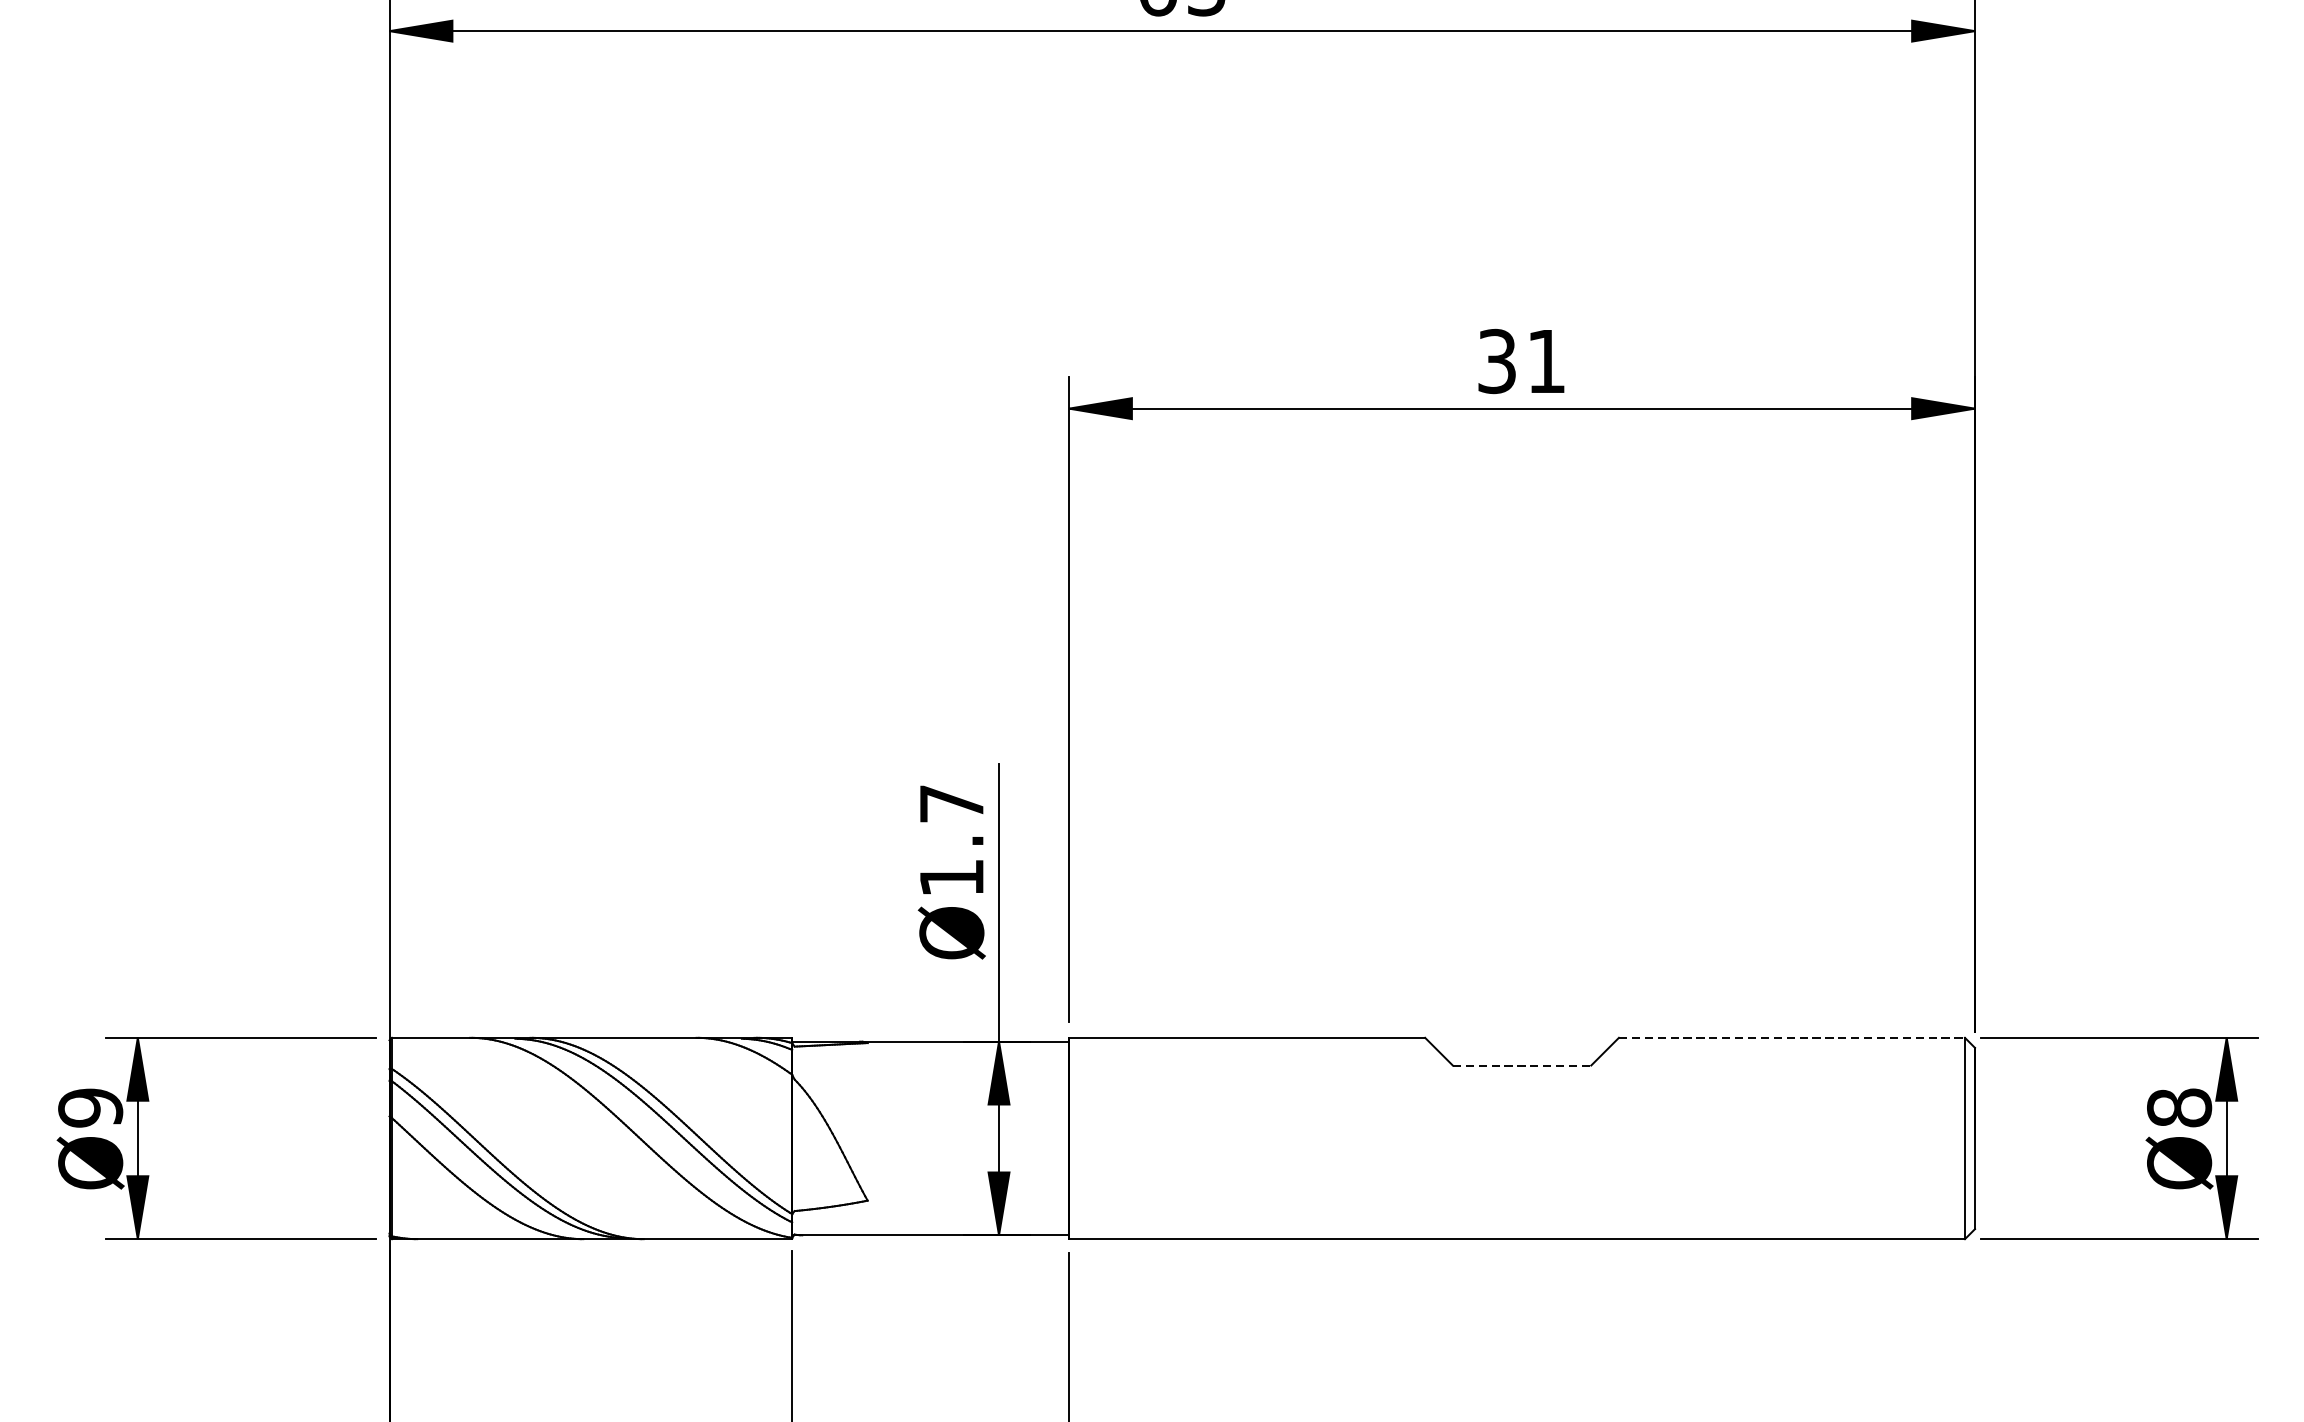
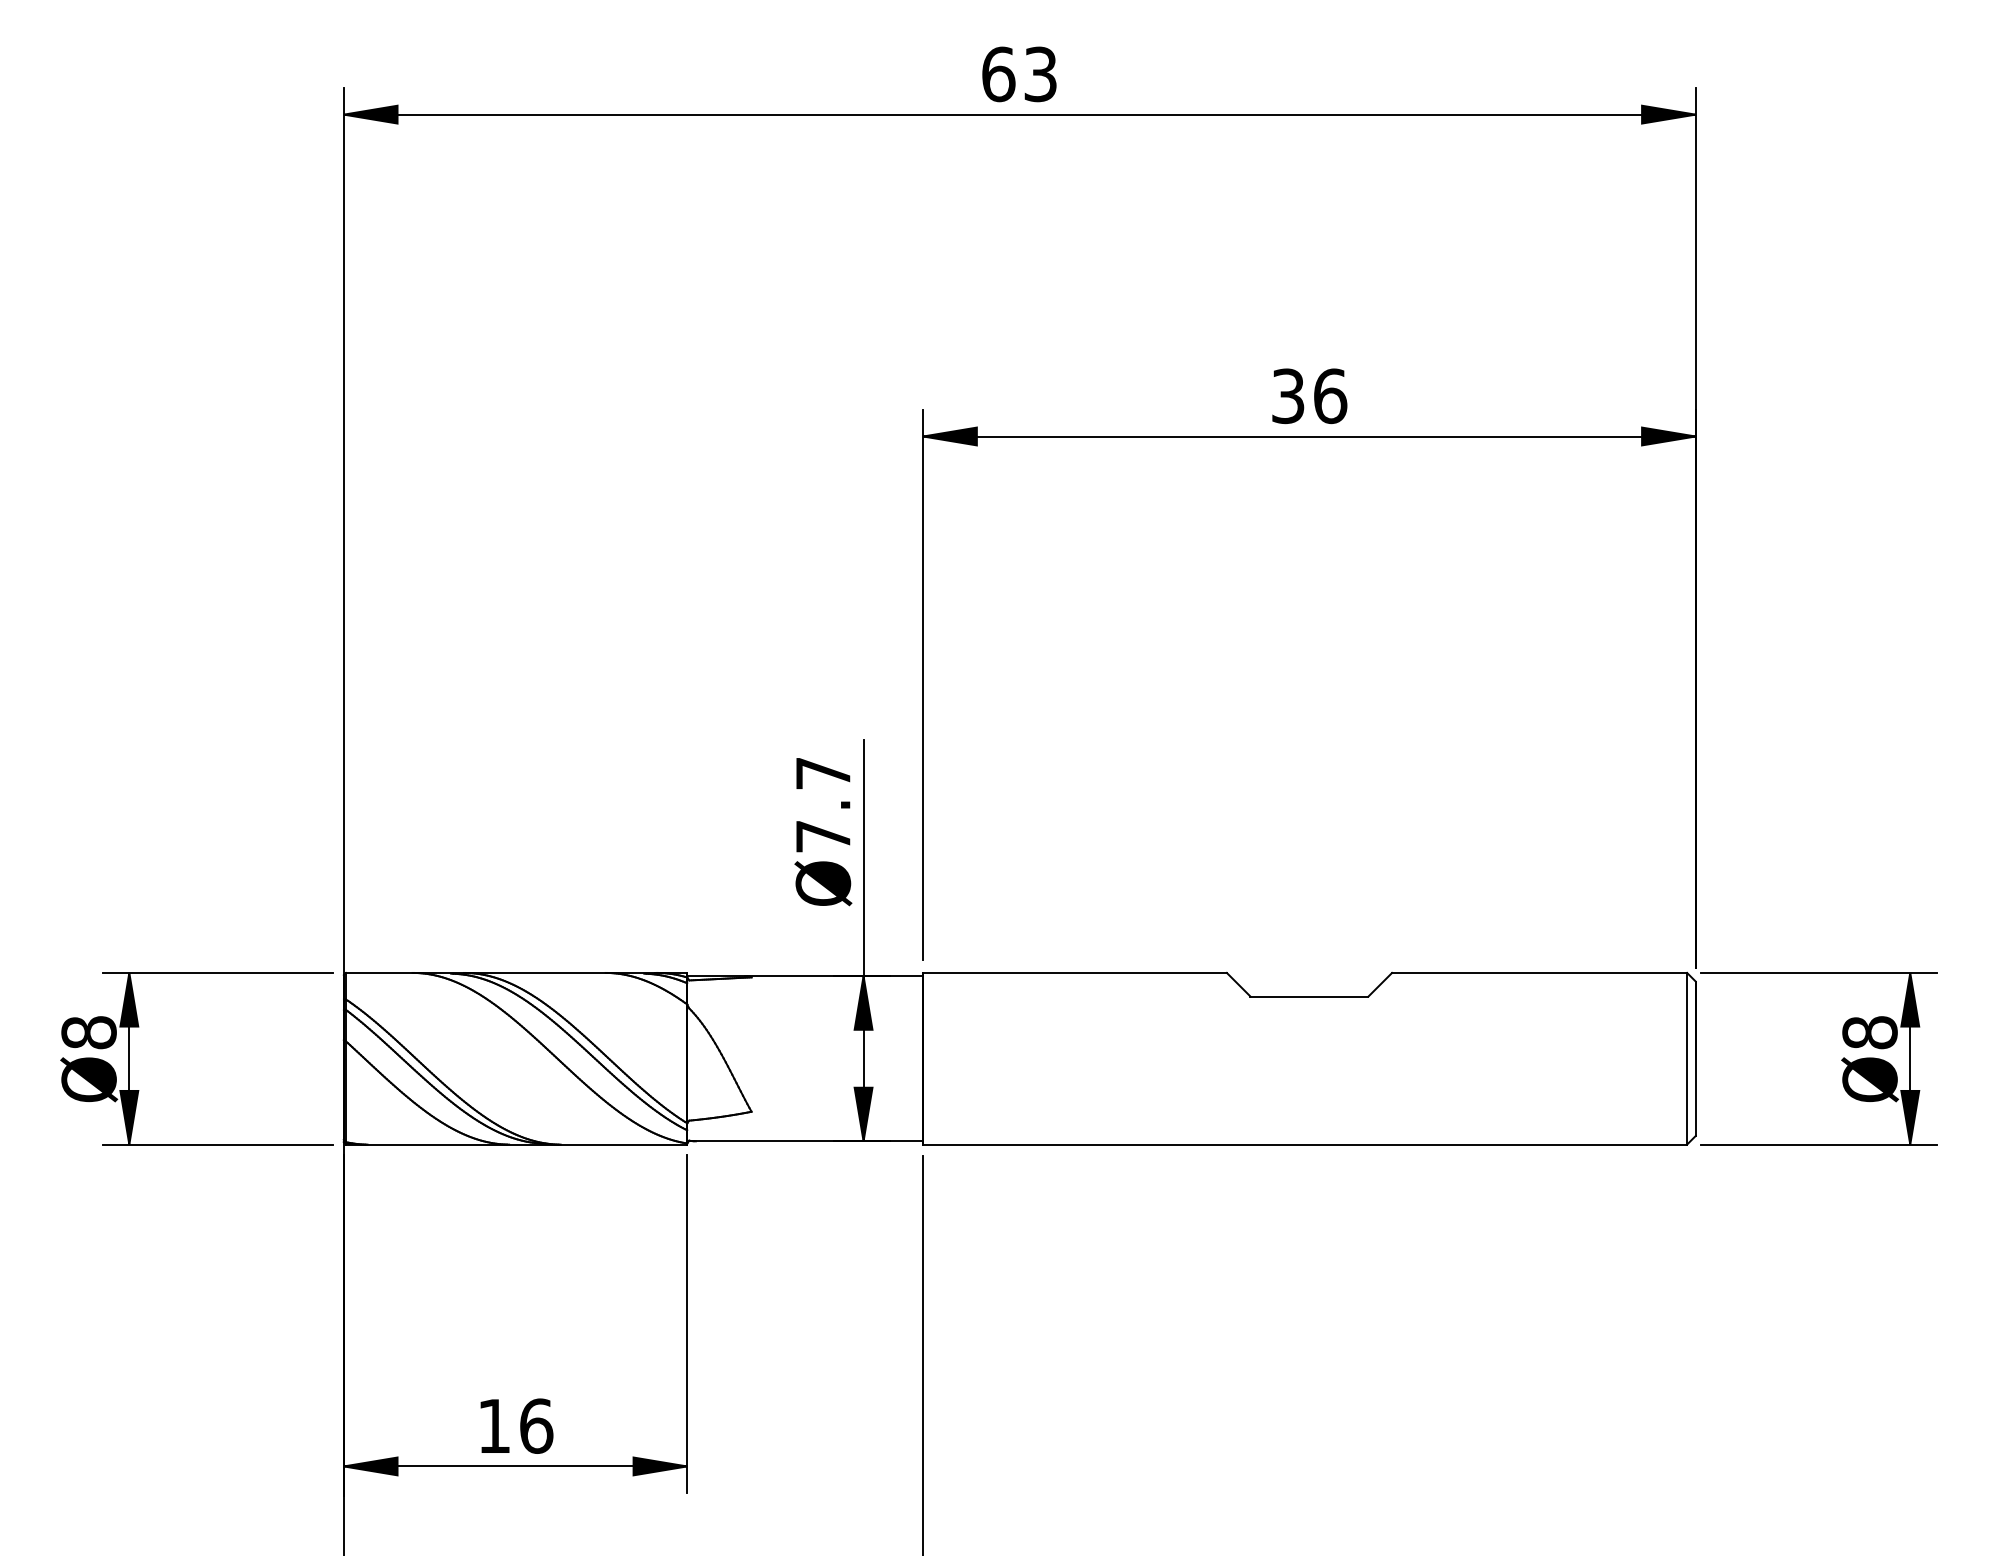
text: (1546, 361) -> (1330, 396), 31 -> 36
text: (952, 877) -> (823, 836), Ø1.7 -> Ø7.7
line: (1791, 1037) -> (1539, 972), dashed -> solid
line: (1522, 1065) -> (1309, 996), dashed -> solid
text: (89, 1107) -> (88, 1032), Ø9 -> Ø8

